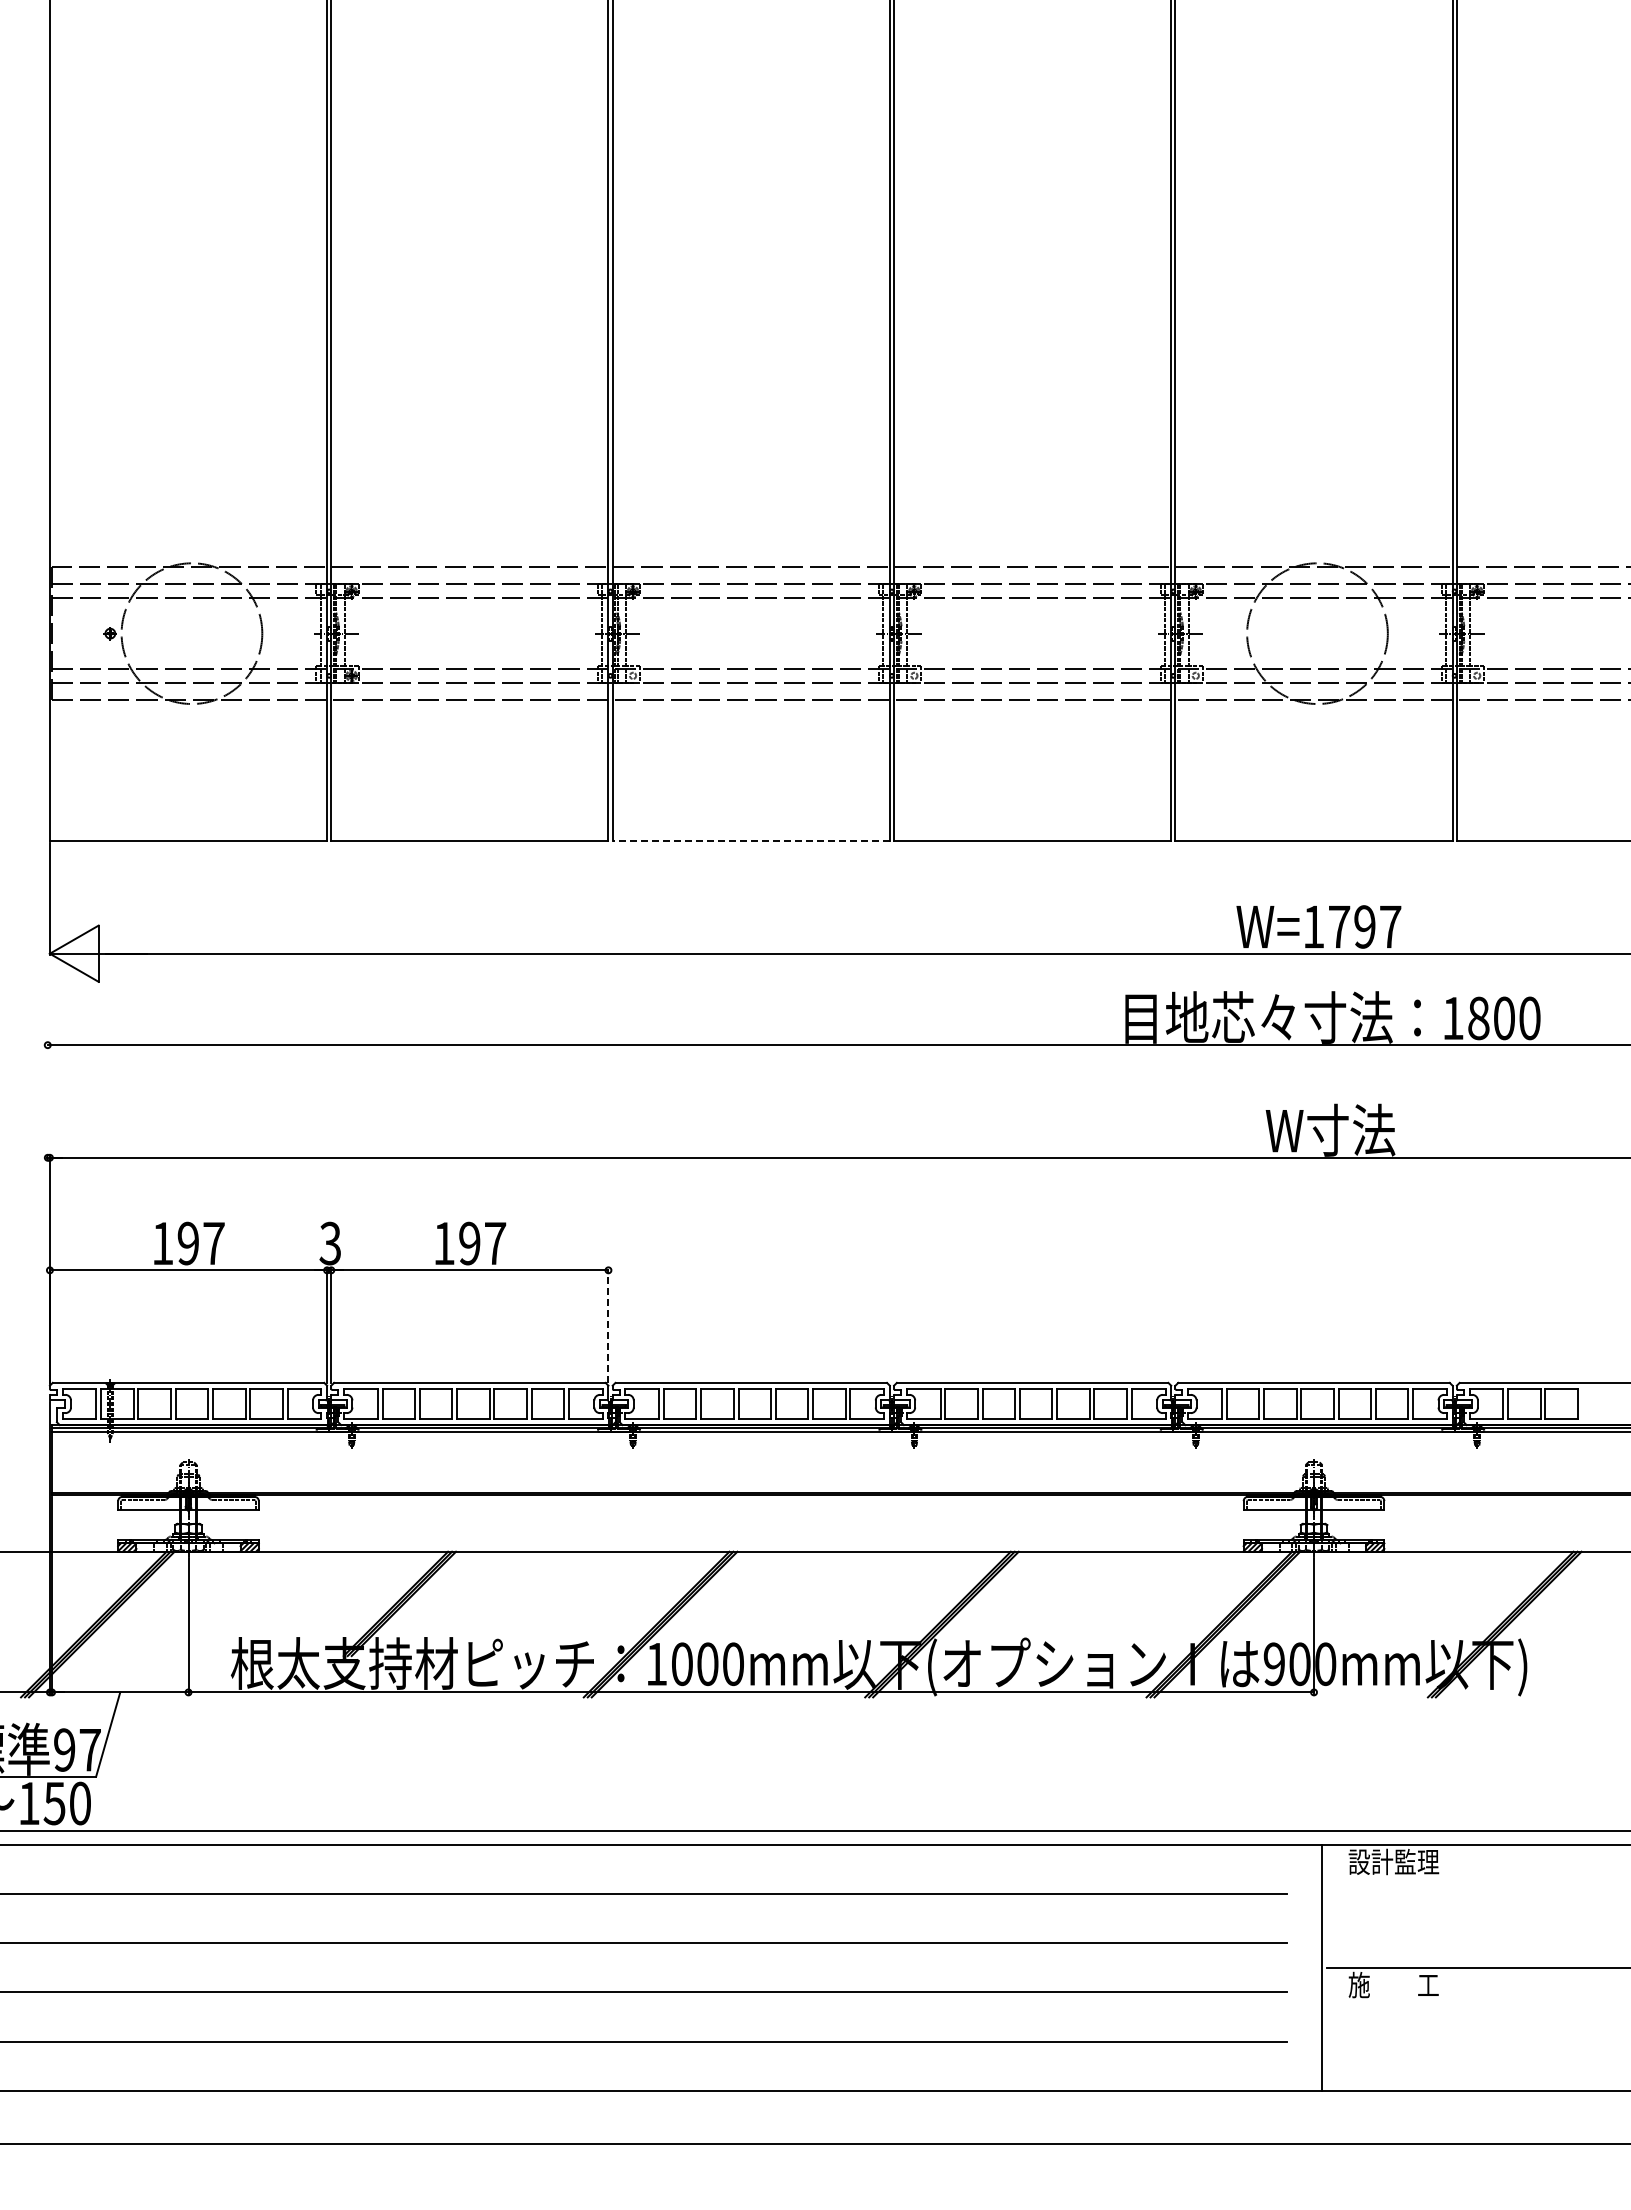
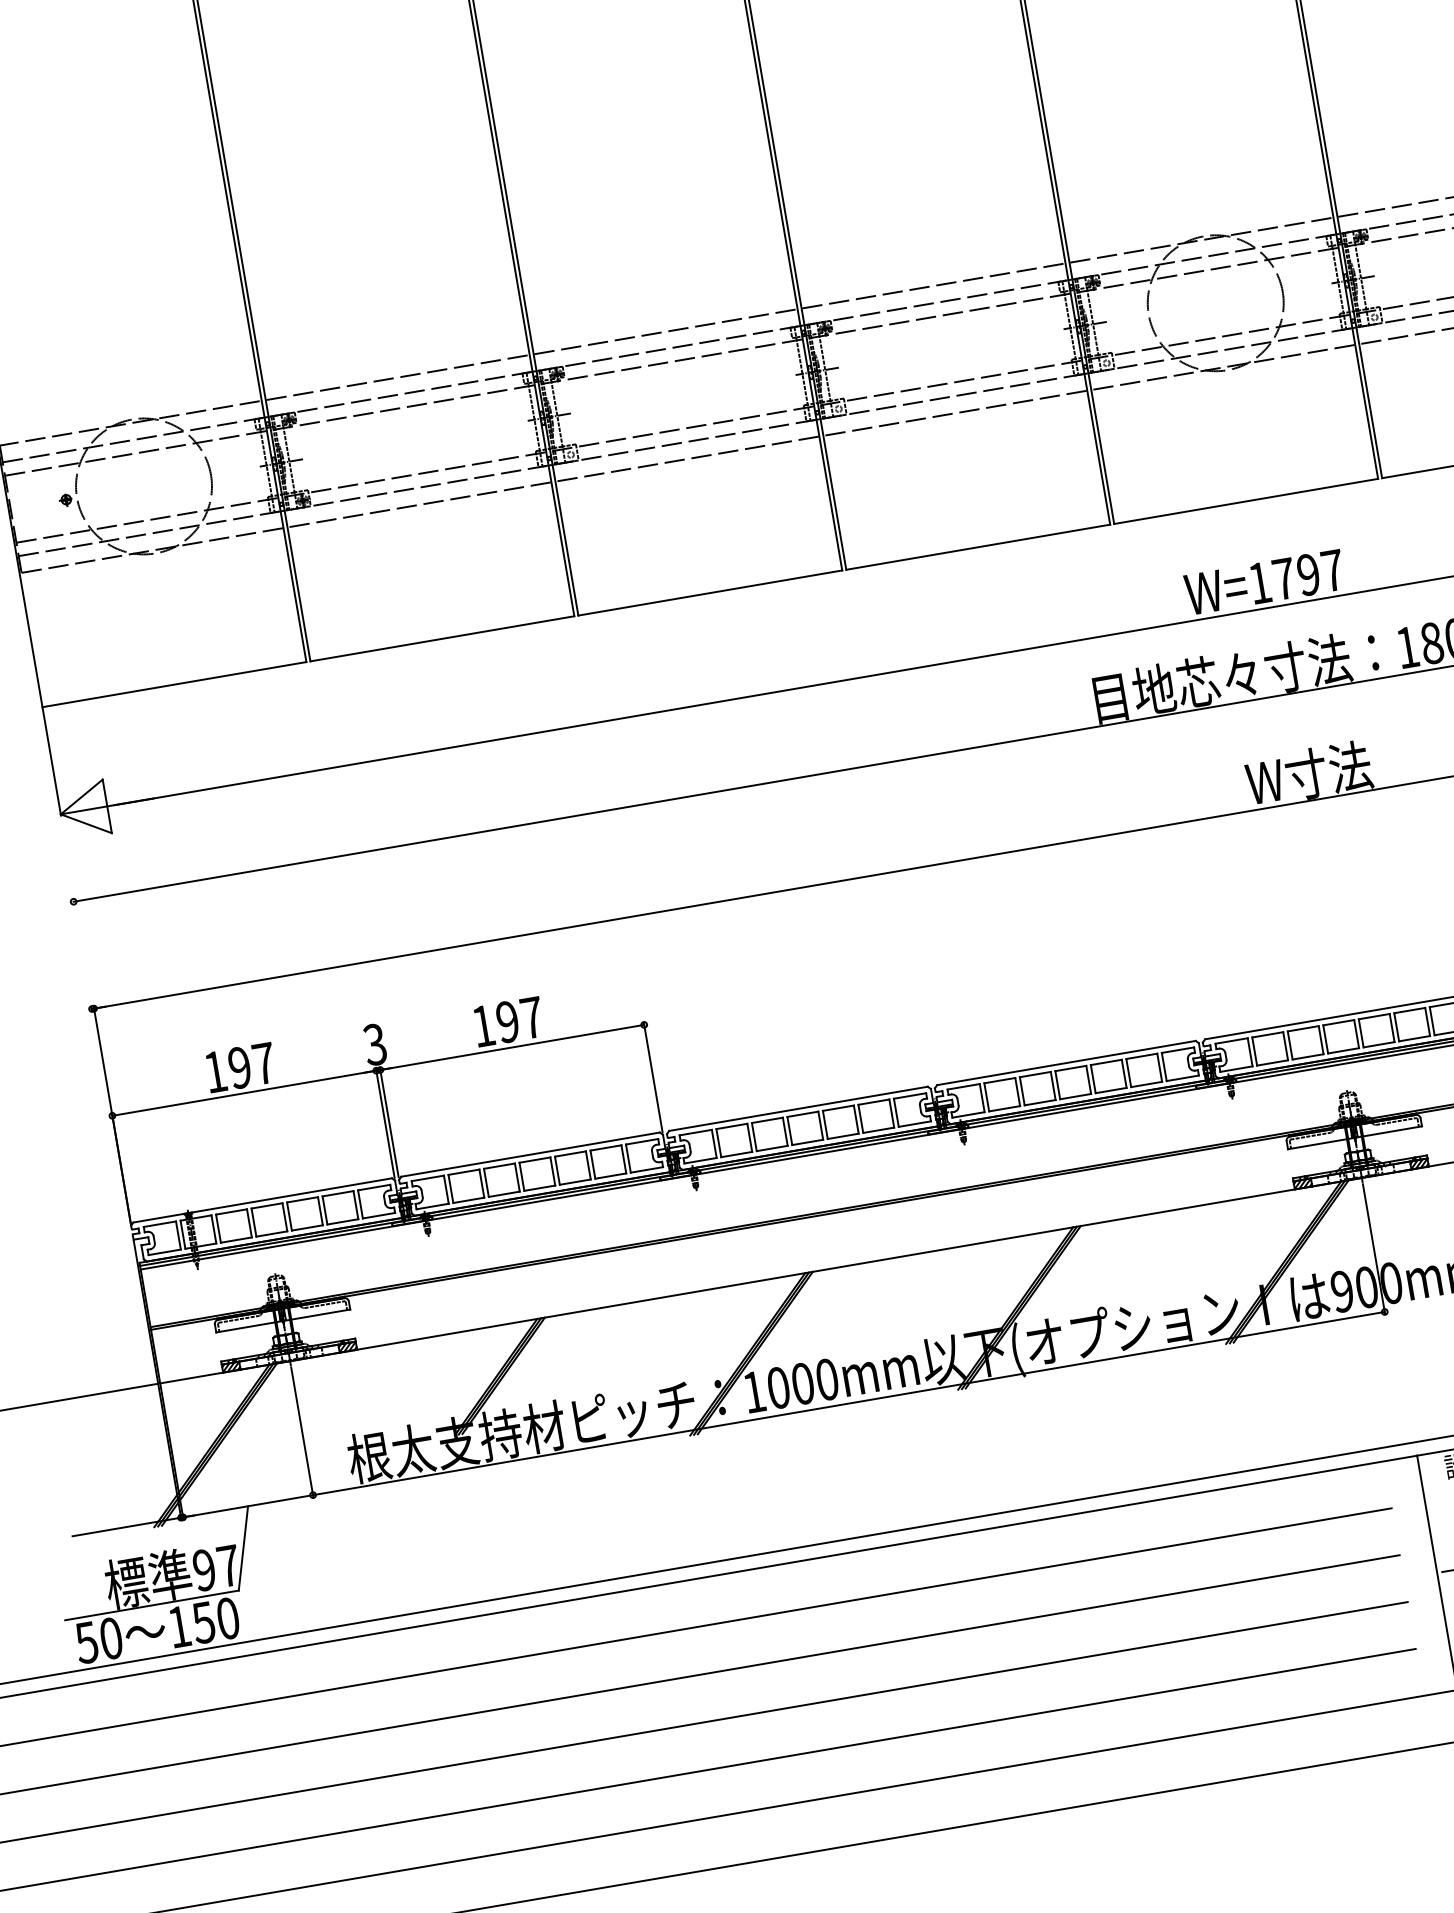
line: (751, 841) -> (710, 593), dashed -> solid
line: (608, 1325) -> (653, 1077), dashed -> solid

